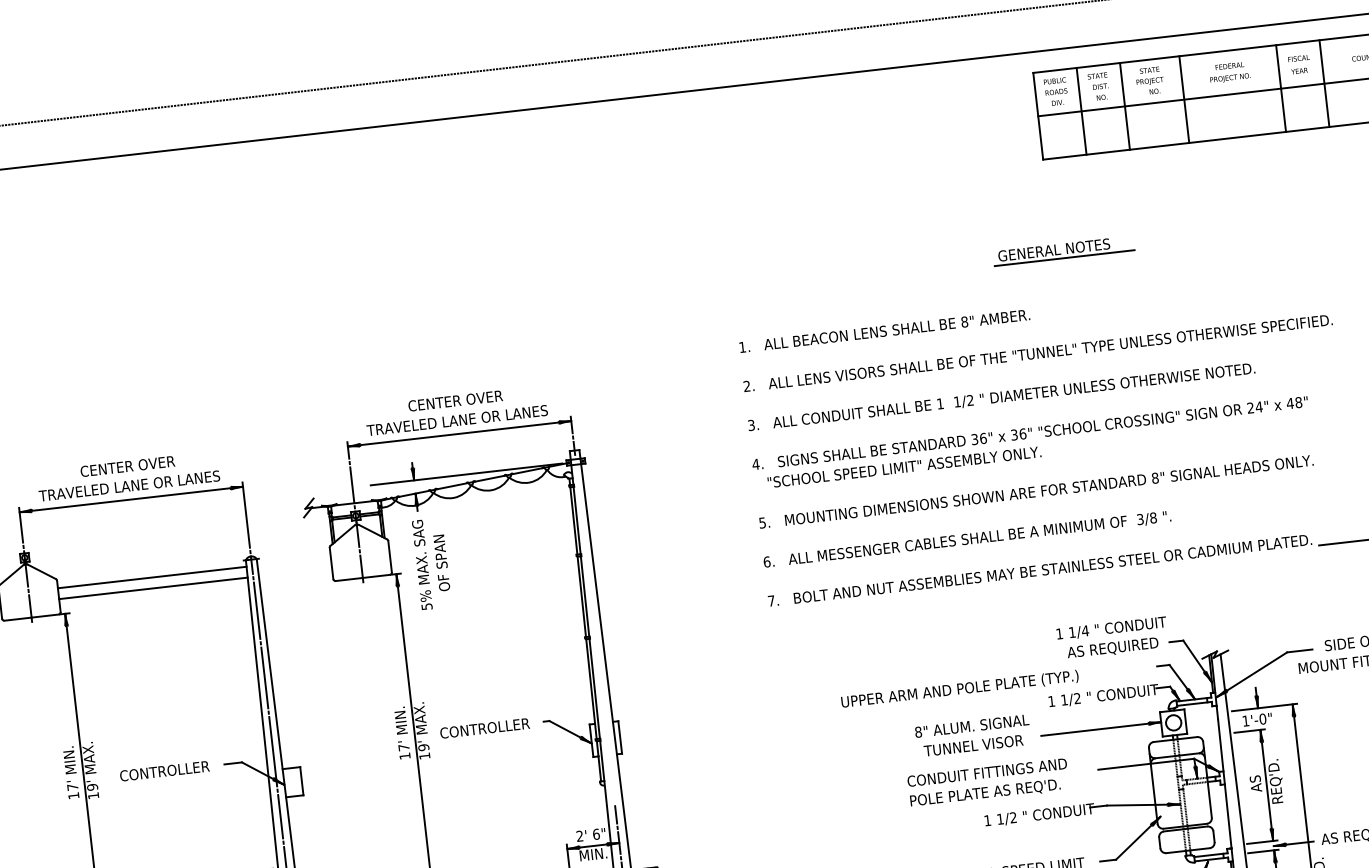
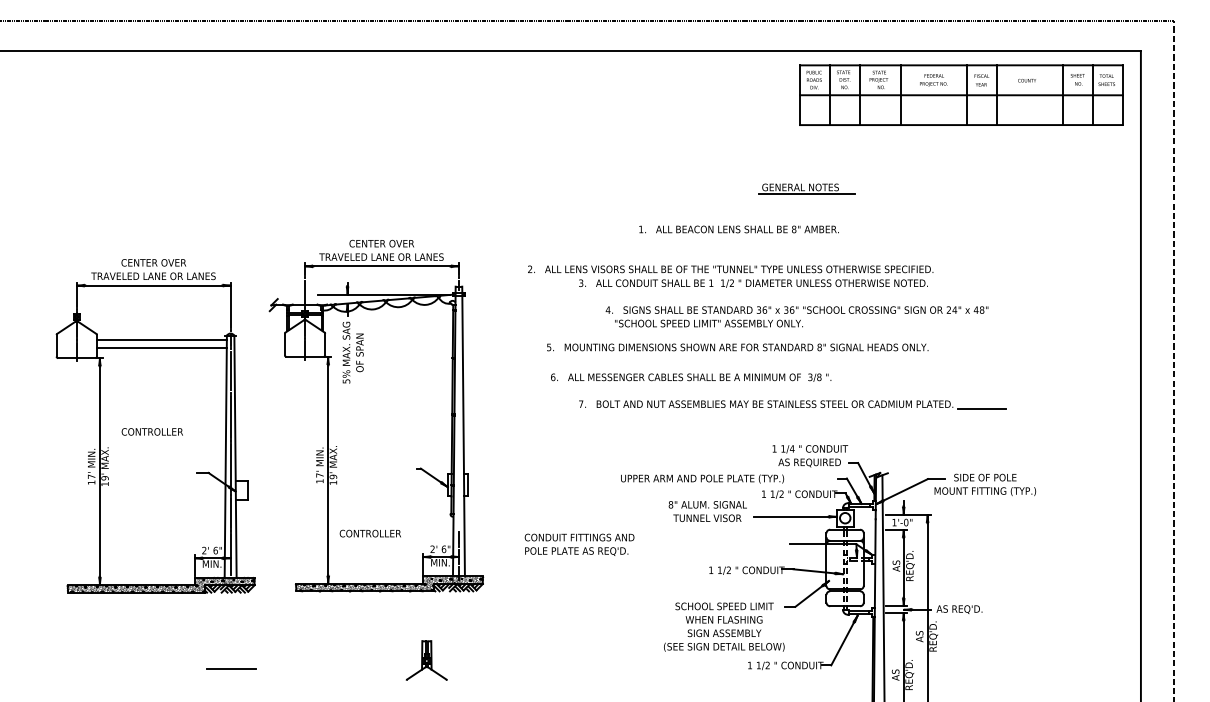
text: (883, 331) -> (738, 229), moved
text: (1037, 353) -> (730, 269), moved
text: (1030, 442) -> (796, 316), moved
text: (1036, 491) -> (737, 347), moved
text: (967, 539) -> (691, 377), moved
text: (483, 728) -> (369, 533), moved
text: (163, 770) -> (151, 431), moved
text: (988, 782) -> (579, 544), moved

